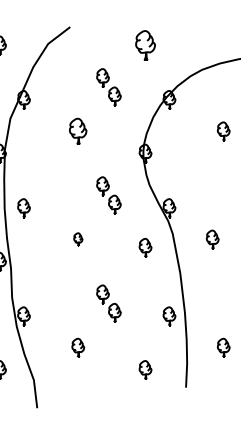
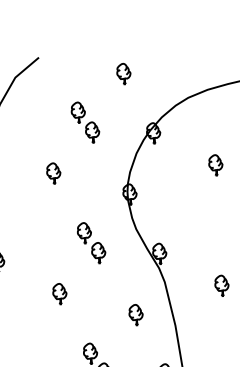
part: (145, 45) -> (123, 73), size x0.62
part: (78, 131) -> (54, 173), size x0.71
part: (78, 239) -> (60, 293), size x1.43
part: (212, 239) -> (221, 285), moved
part: (145, 247) -> (136, 314), moved

